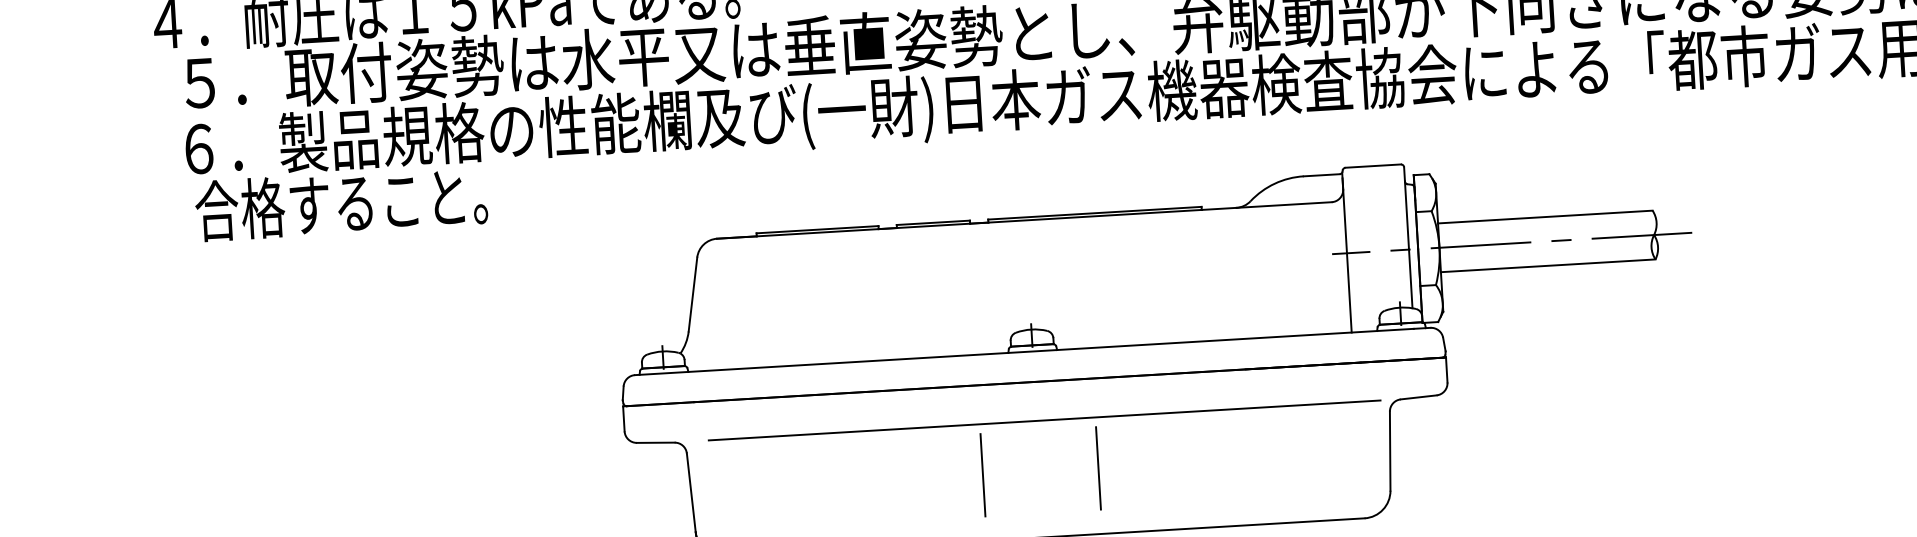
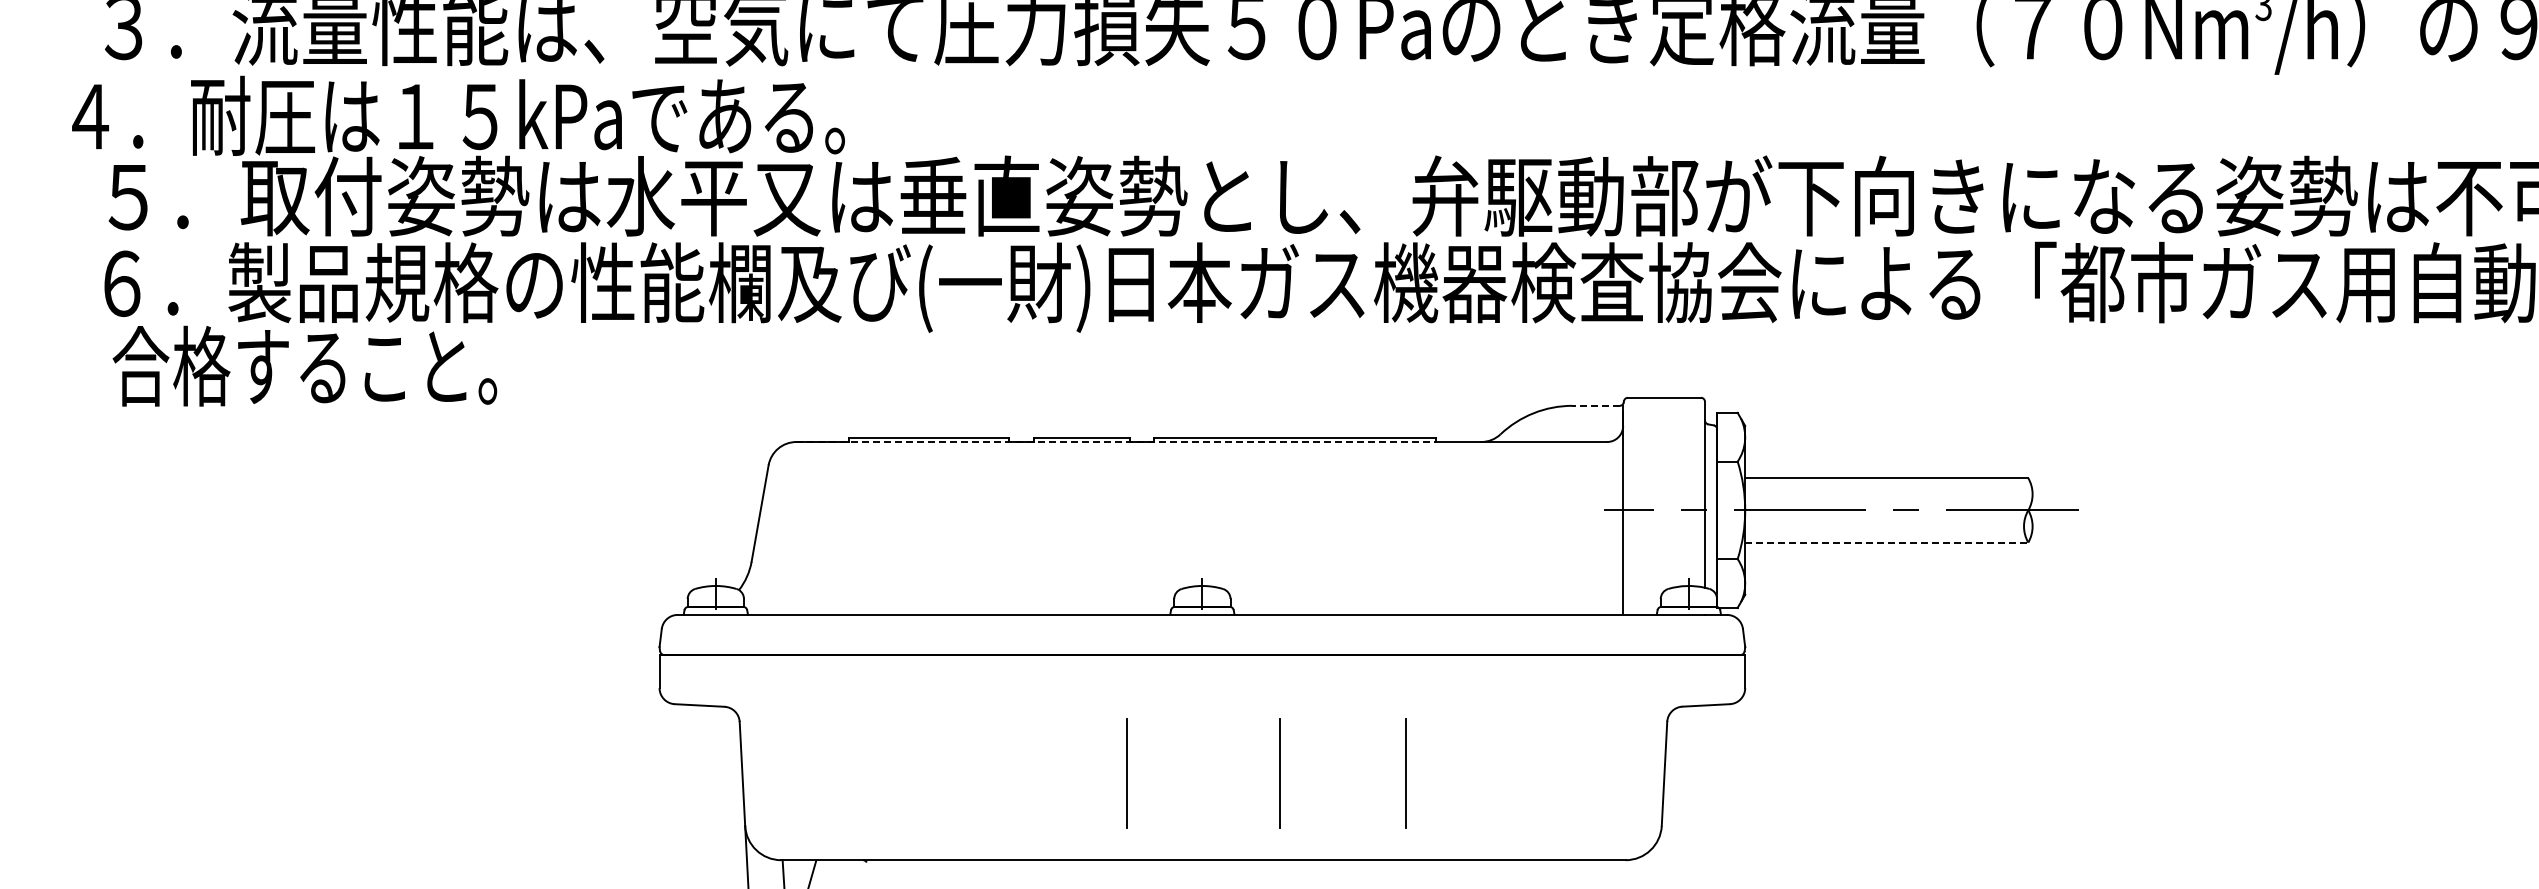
line: (1322, 175) -> (1596, 405), solid -> dashed
line: (959, 224) -> (1115, 442), solid -> dashed
line: (1548, 265) -> (1886, 542), solid -> dashed
line: (1044, 420) -> (1212, 706), removed
line: (1193, 462) -> (1405, 773), added

